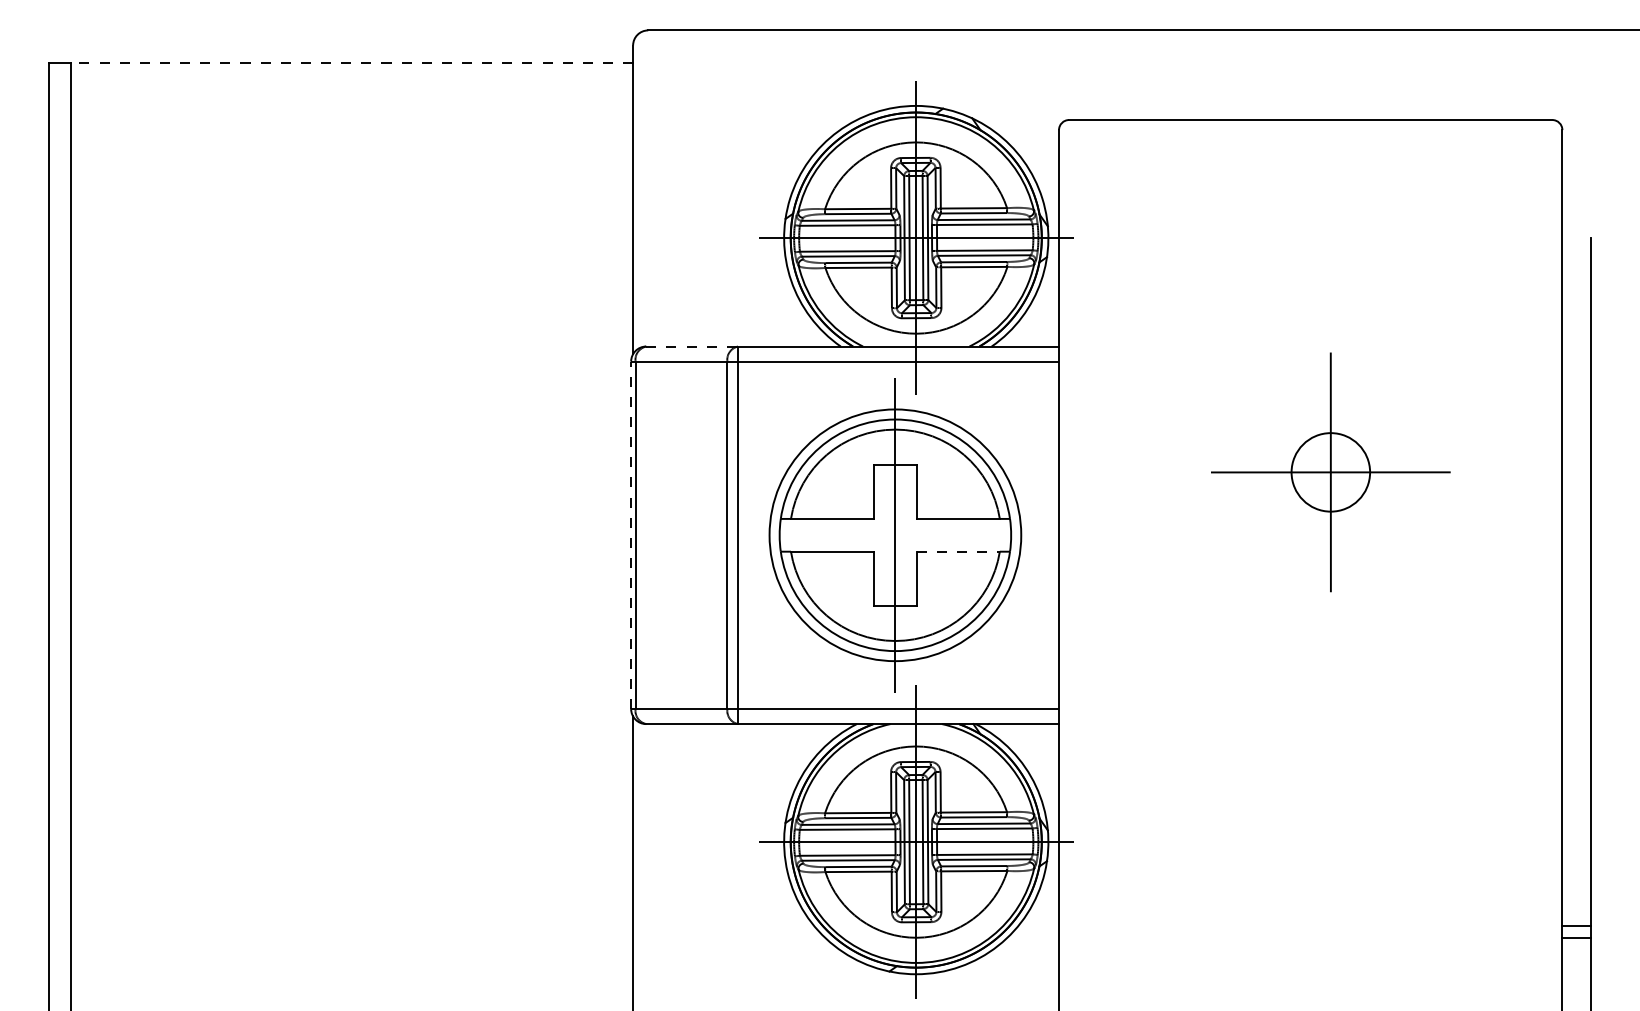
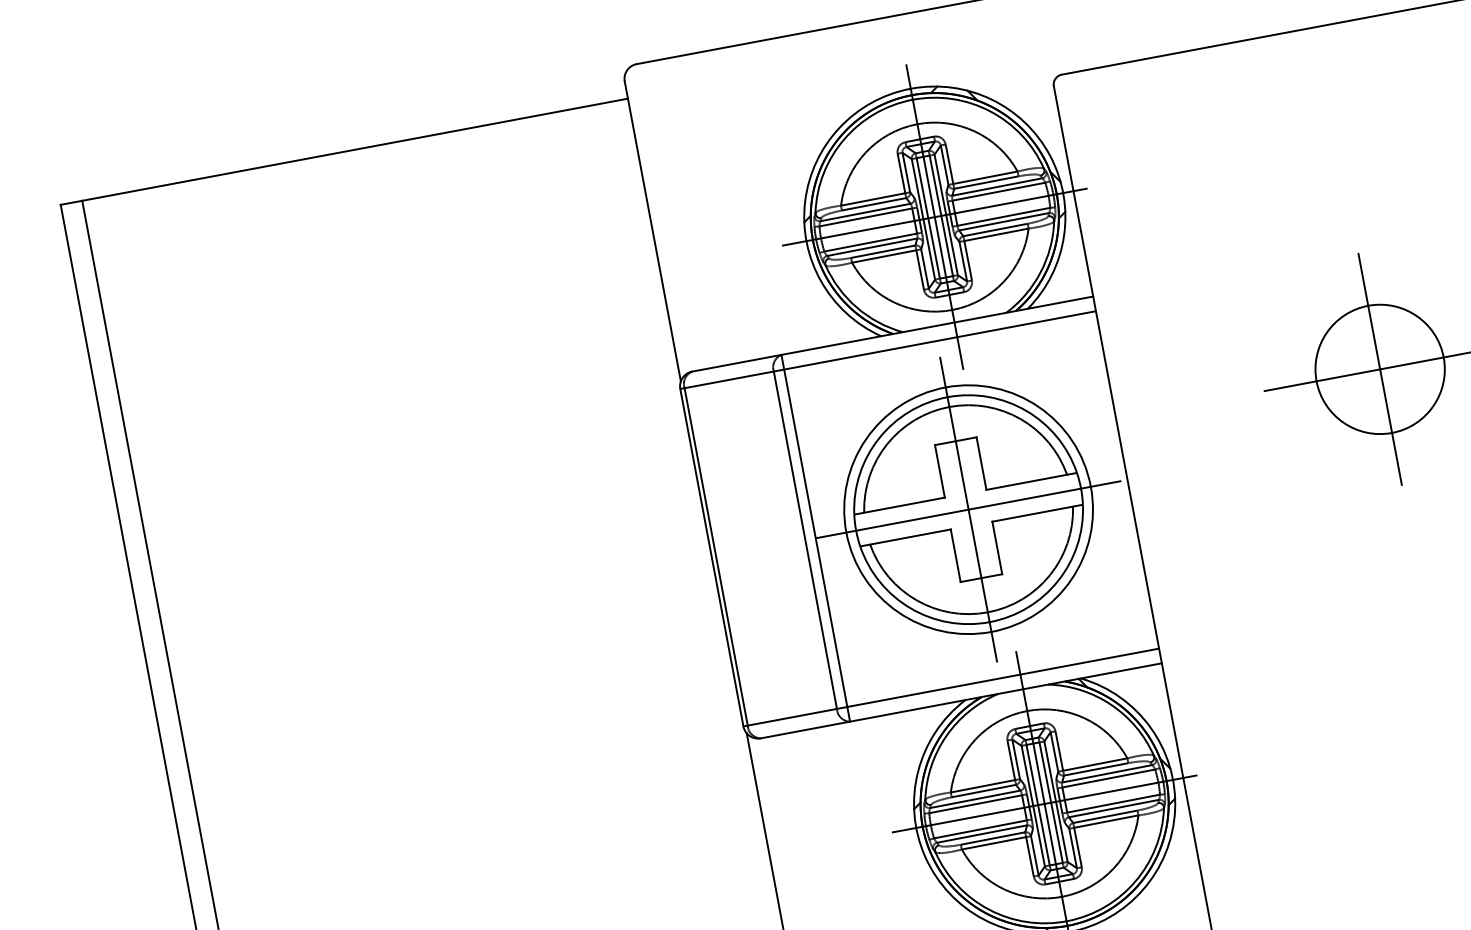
line: (352, 63) -> (355, 150), dashed -> solid
line: (692, 346) -> (737, 363), dashed -> solid
circle: (1330, 471) -> (1379, 368), size x1.67
line: (631, 535) -> (712, 557), dashed -> solid
line: (895, 535) -> (968, 509), added
line: (958, 551) -> (1032, 513), dashed -> solid

